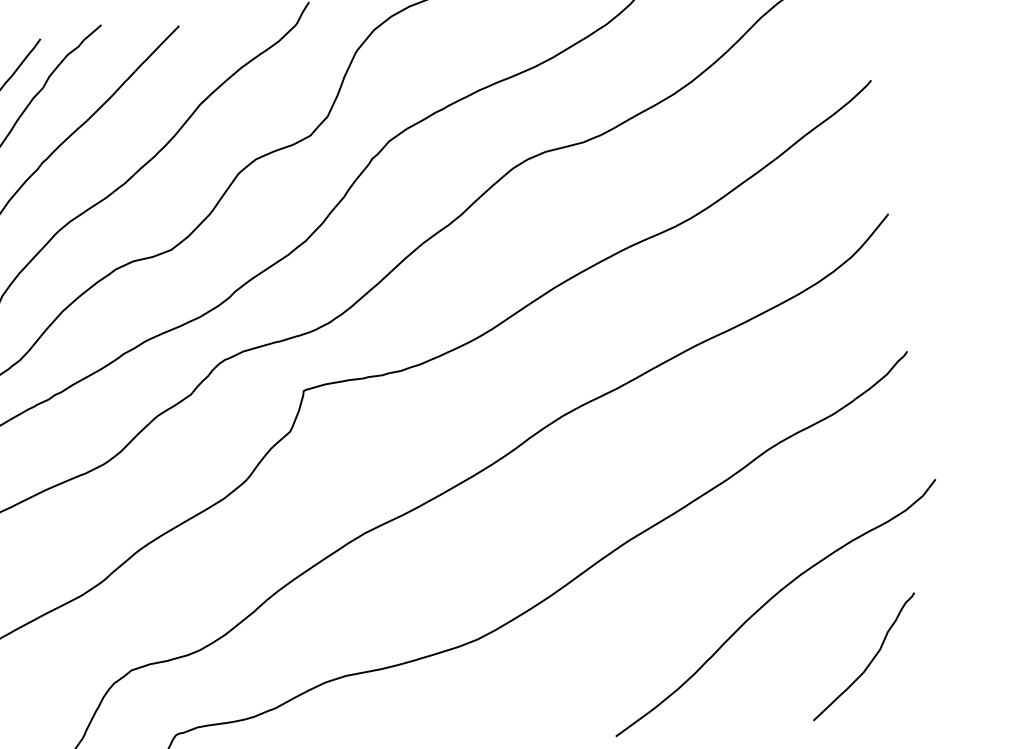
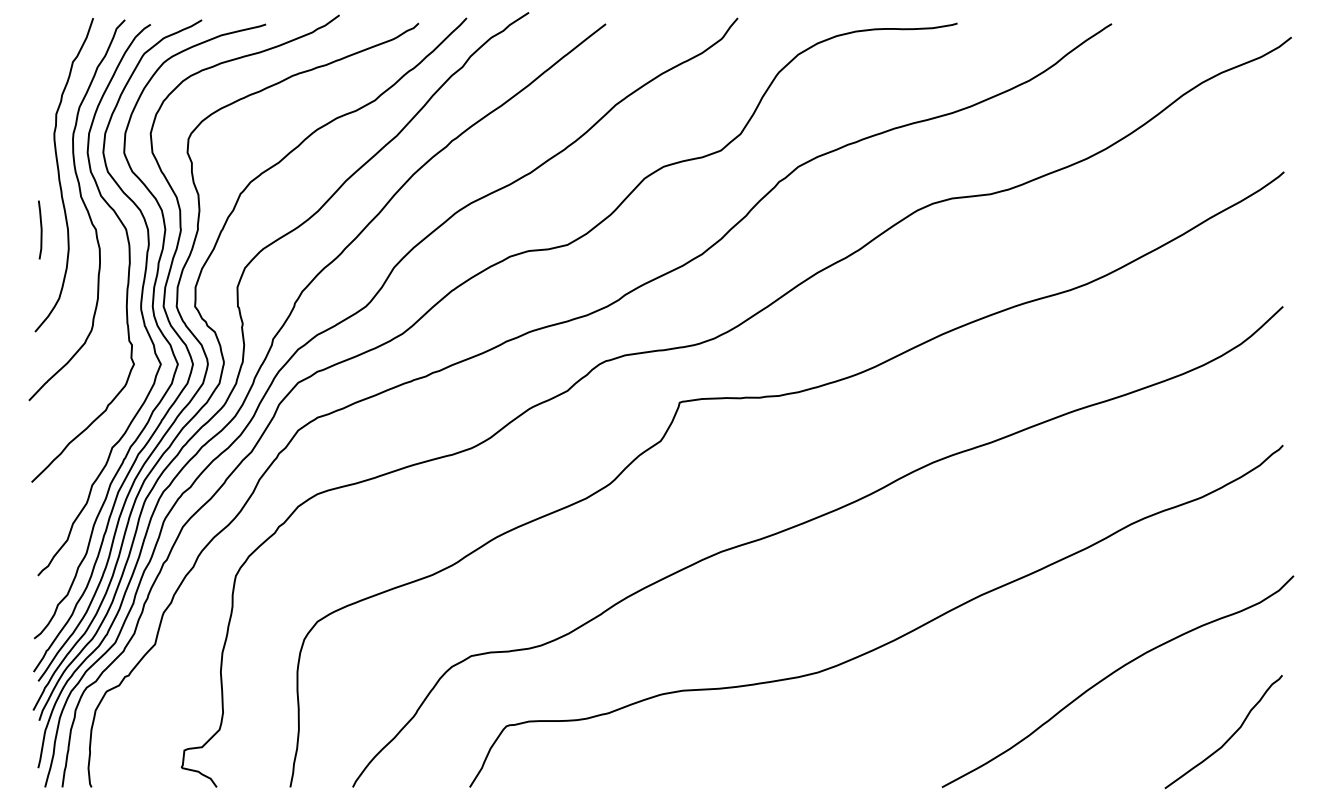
curve: (870, 661) -> (1229, 737), moved

